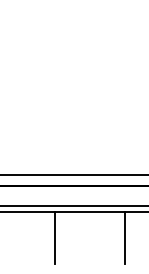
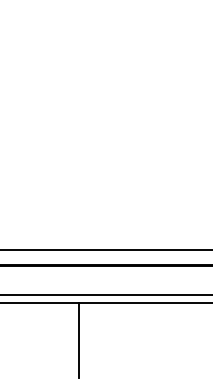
line: (124, 237) -> (178, 339), removed

